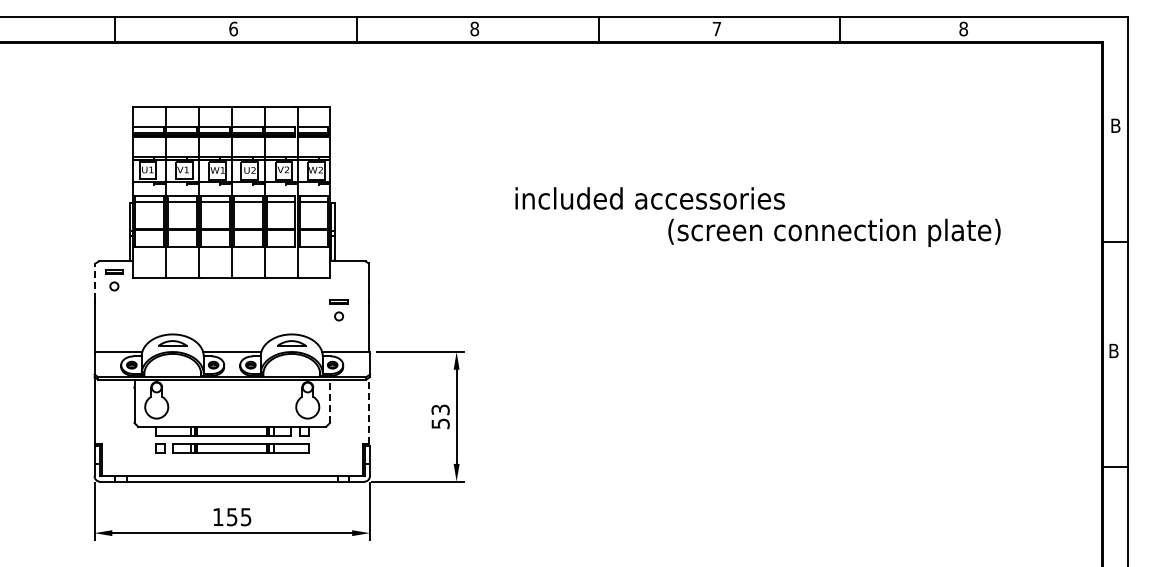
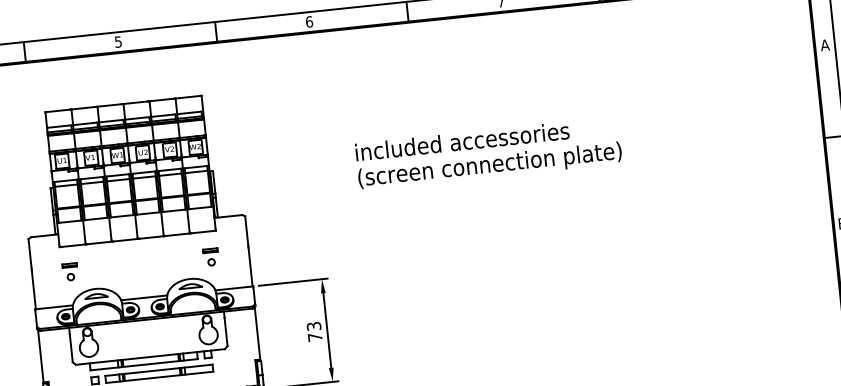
text: (233, 28) -> (118, 41), 6 -> 5
text: (474, 28) -> (309, 21), 8 -> 6
text: (1115, 125) -> (824, 44), B -> A
text: (834, 232) -> (490, 165), moved
part: (114, 280) -> (70, 272), moved
line: (95, 281) -> (30, 253), dashed -> solid
part: (338, 310) -> (210, 257), moved
line: (329, 401) -> (225, 328), dashed -> solid
line: (369, 410) -> (257, 332), dashed -> solid
text: (440, 423) -> (315, 337), 53 -> 73

